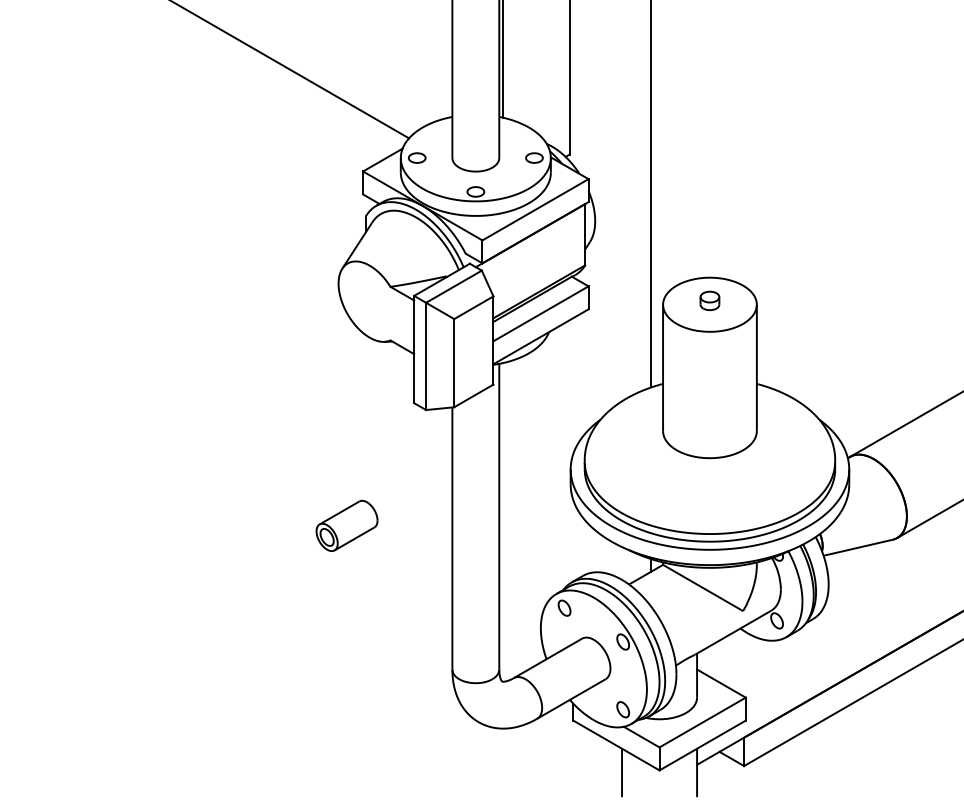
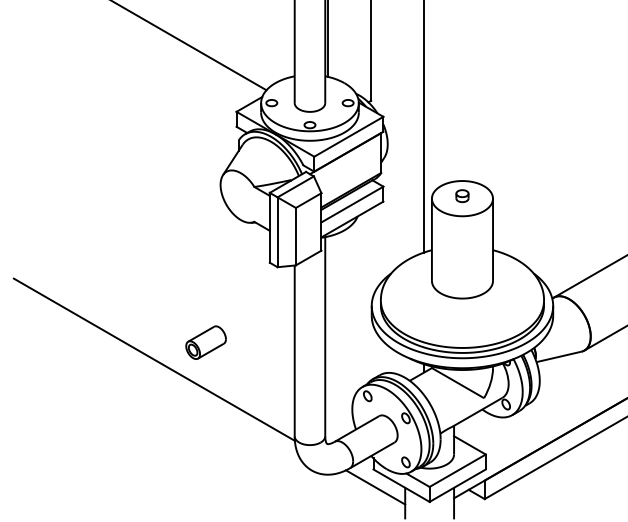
part: (346, 525) -> (205, 342), moved
line: (235, 551) -> (153, 359), added
line: (576, 748) -> (375, 487), added

